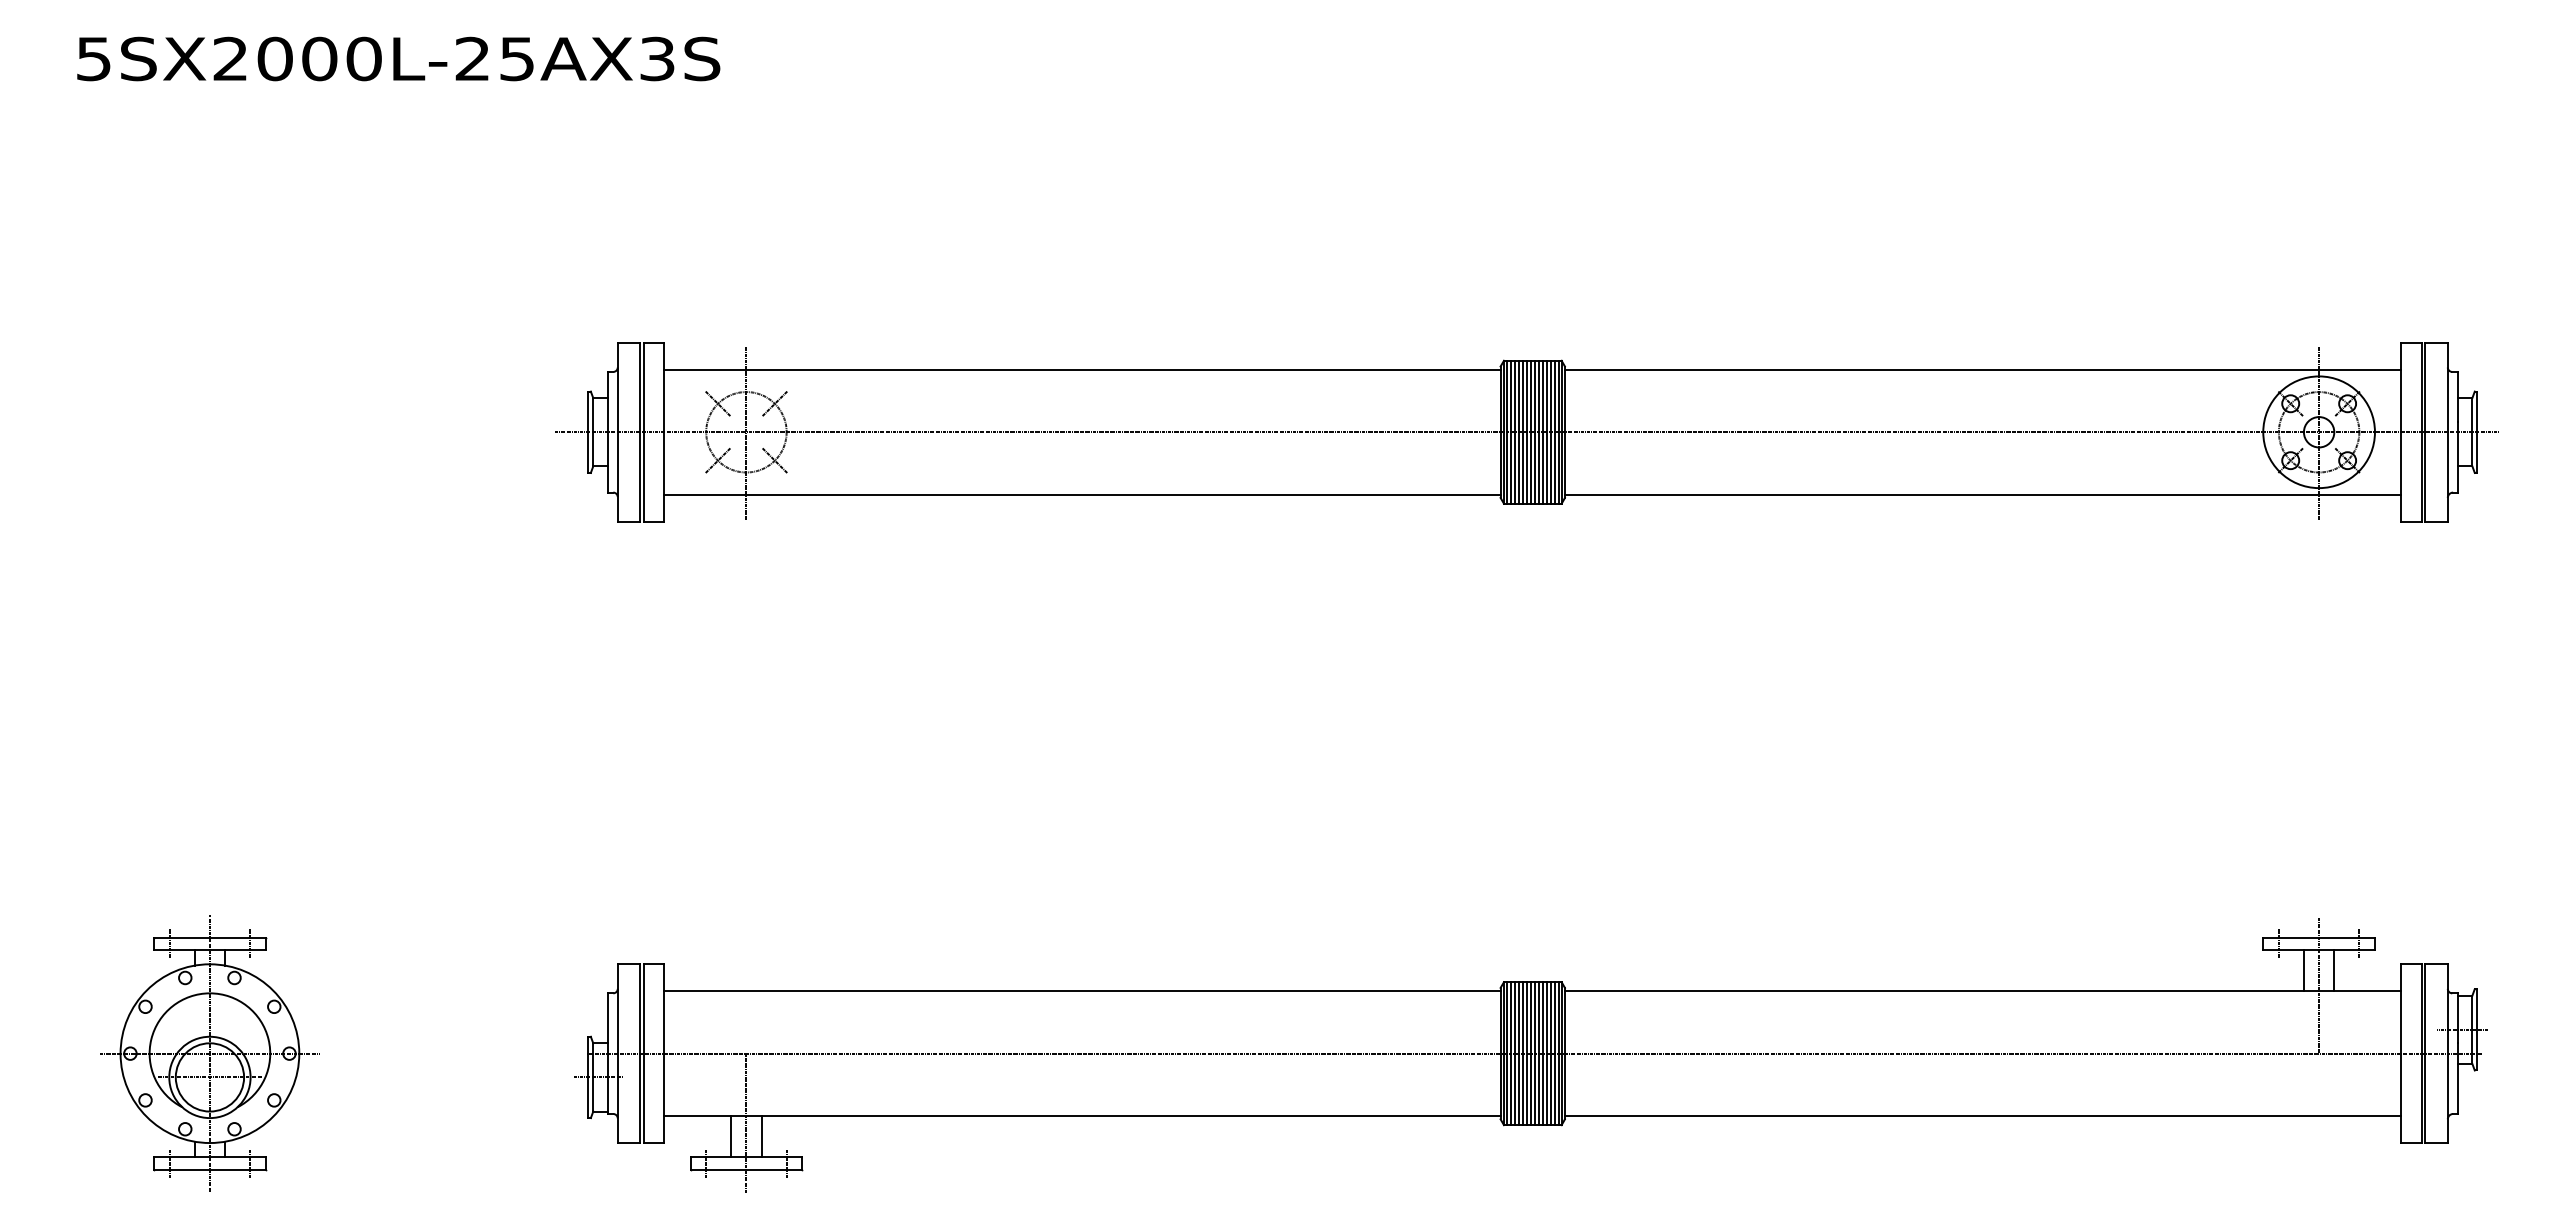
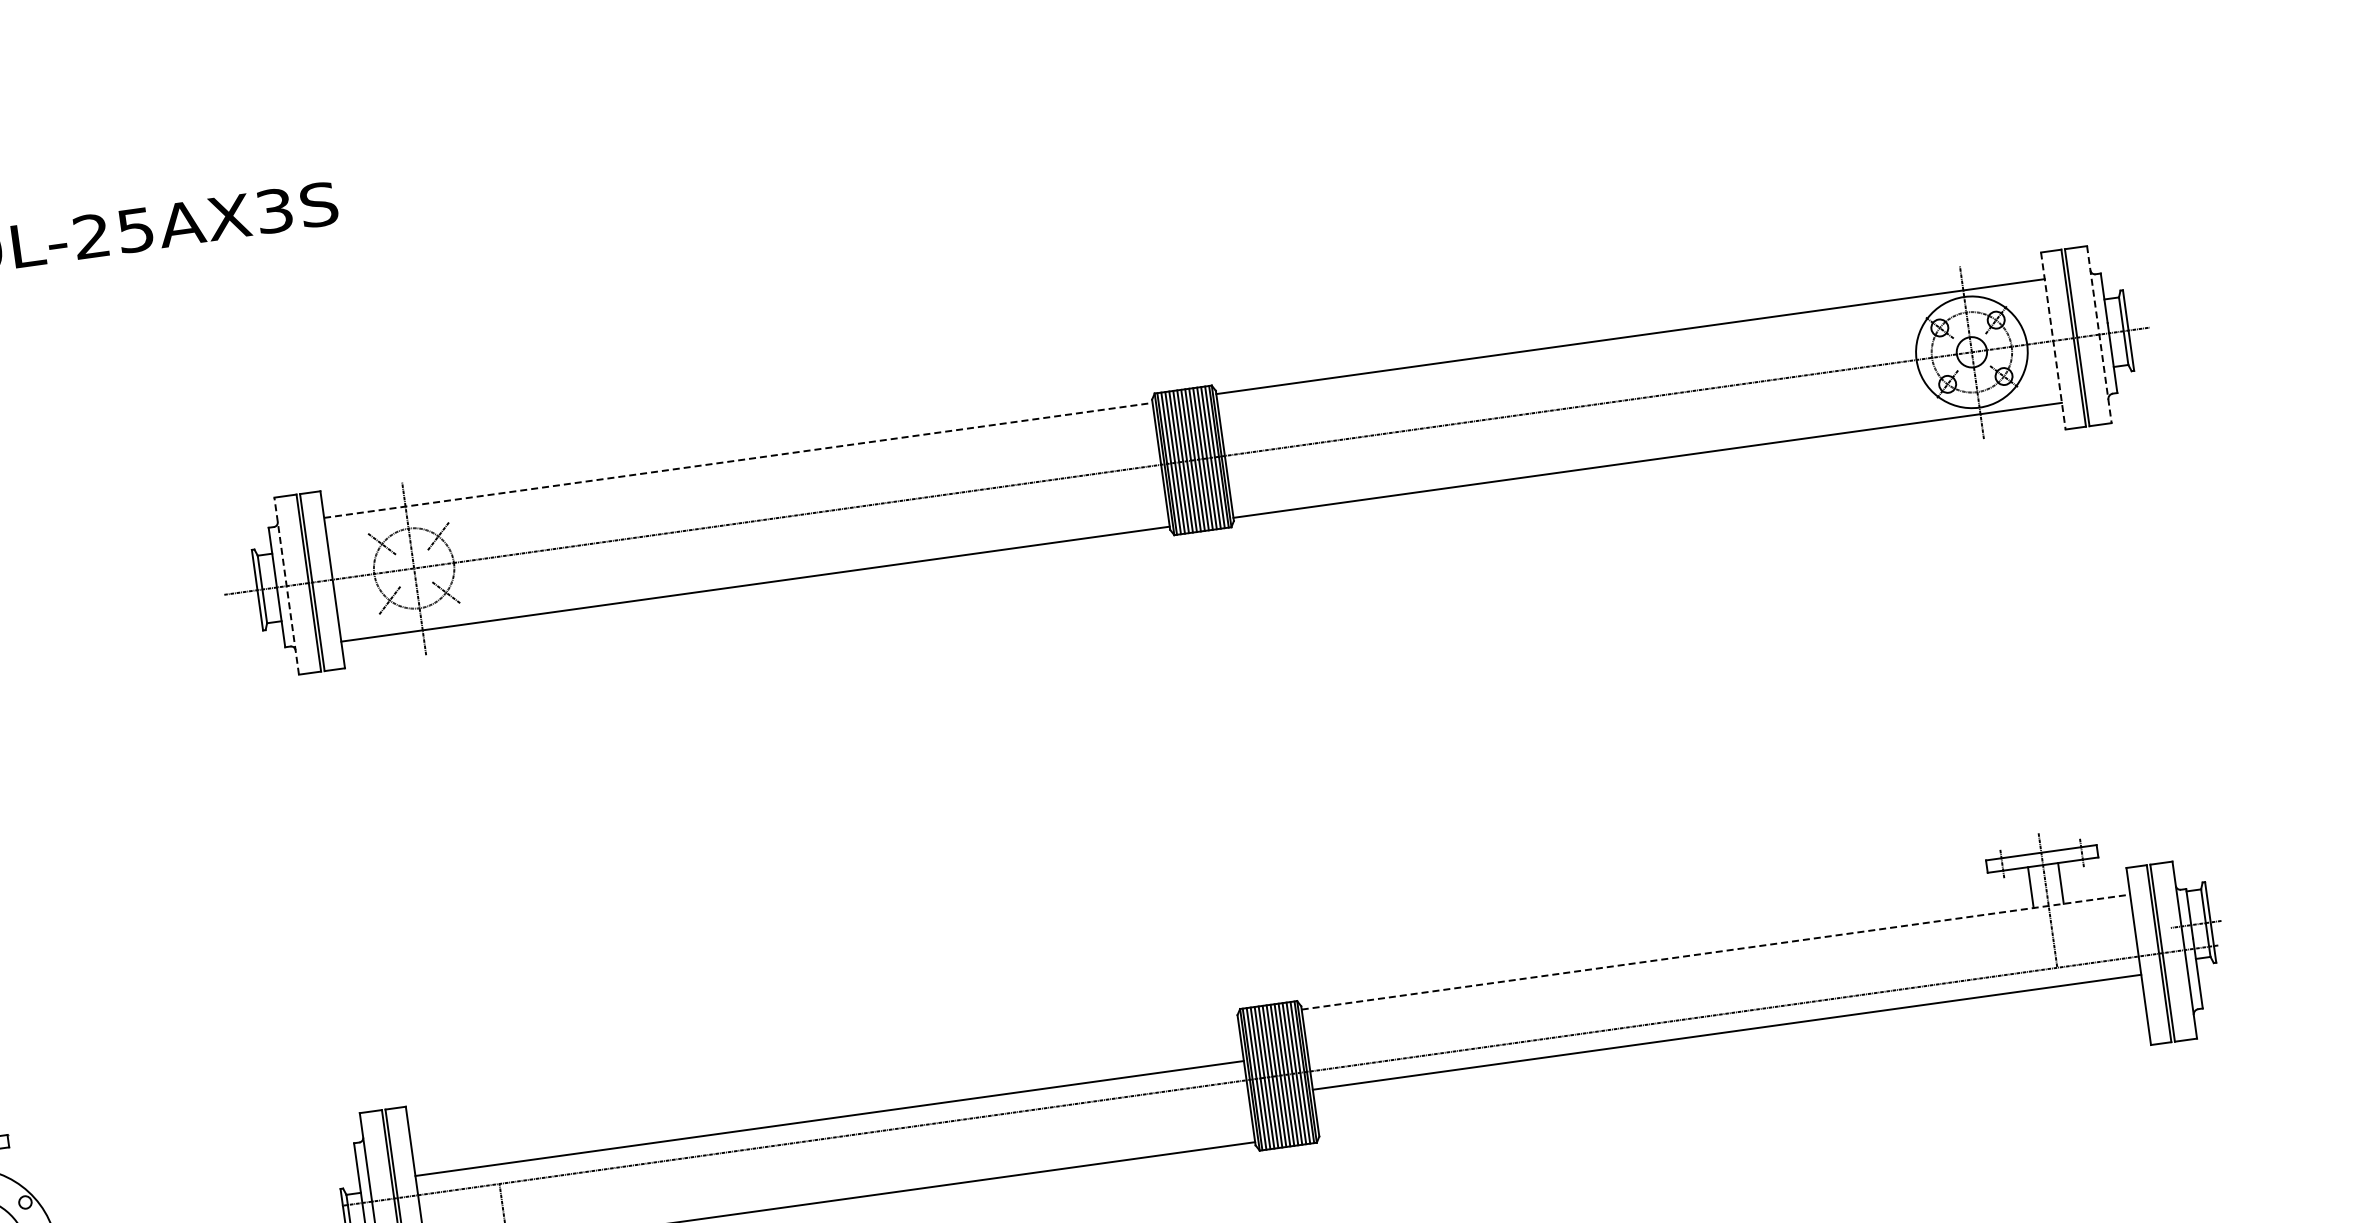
line: (1082, 369) -> (738, 460), solid -> dashed
line: (617, 431) -> (286, 585), solid -> dashed
line: (2401, 432) -> (2053, 341), solid -> dashed
line: (2447, 432) -> (2099, 334), solid -> dashed
line: (1082, 991) -> (829, 1118), moved
line: (1983, 991) -> (1716, 952), solid -> dashed
line: (1982, 1116) -> (1726, 1032), moved

